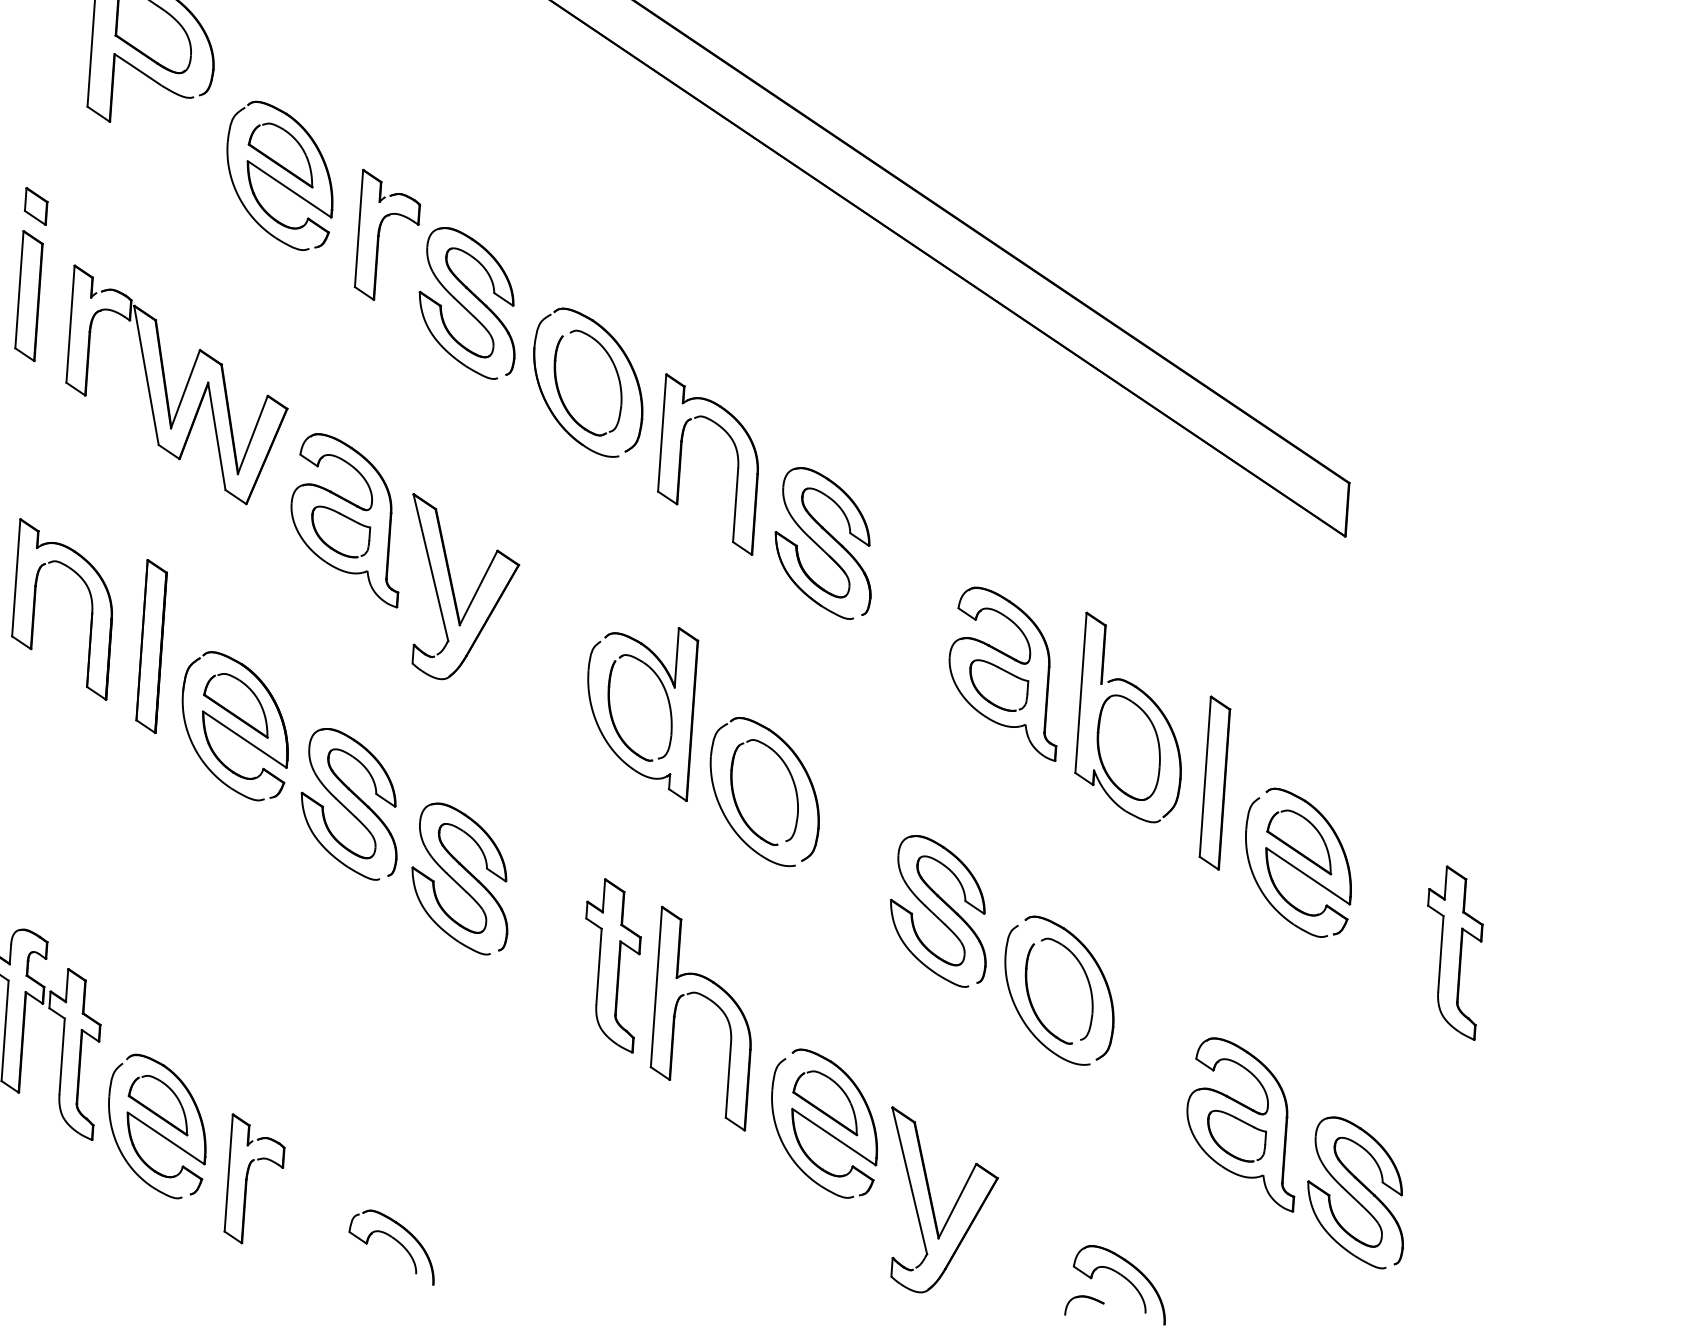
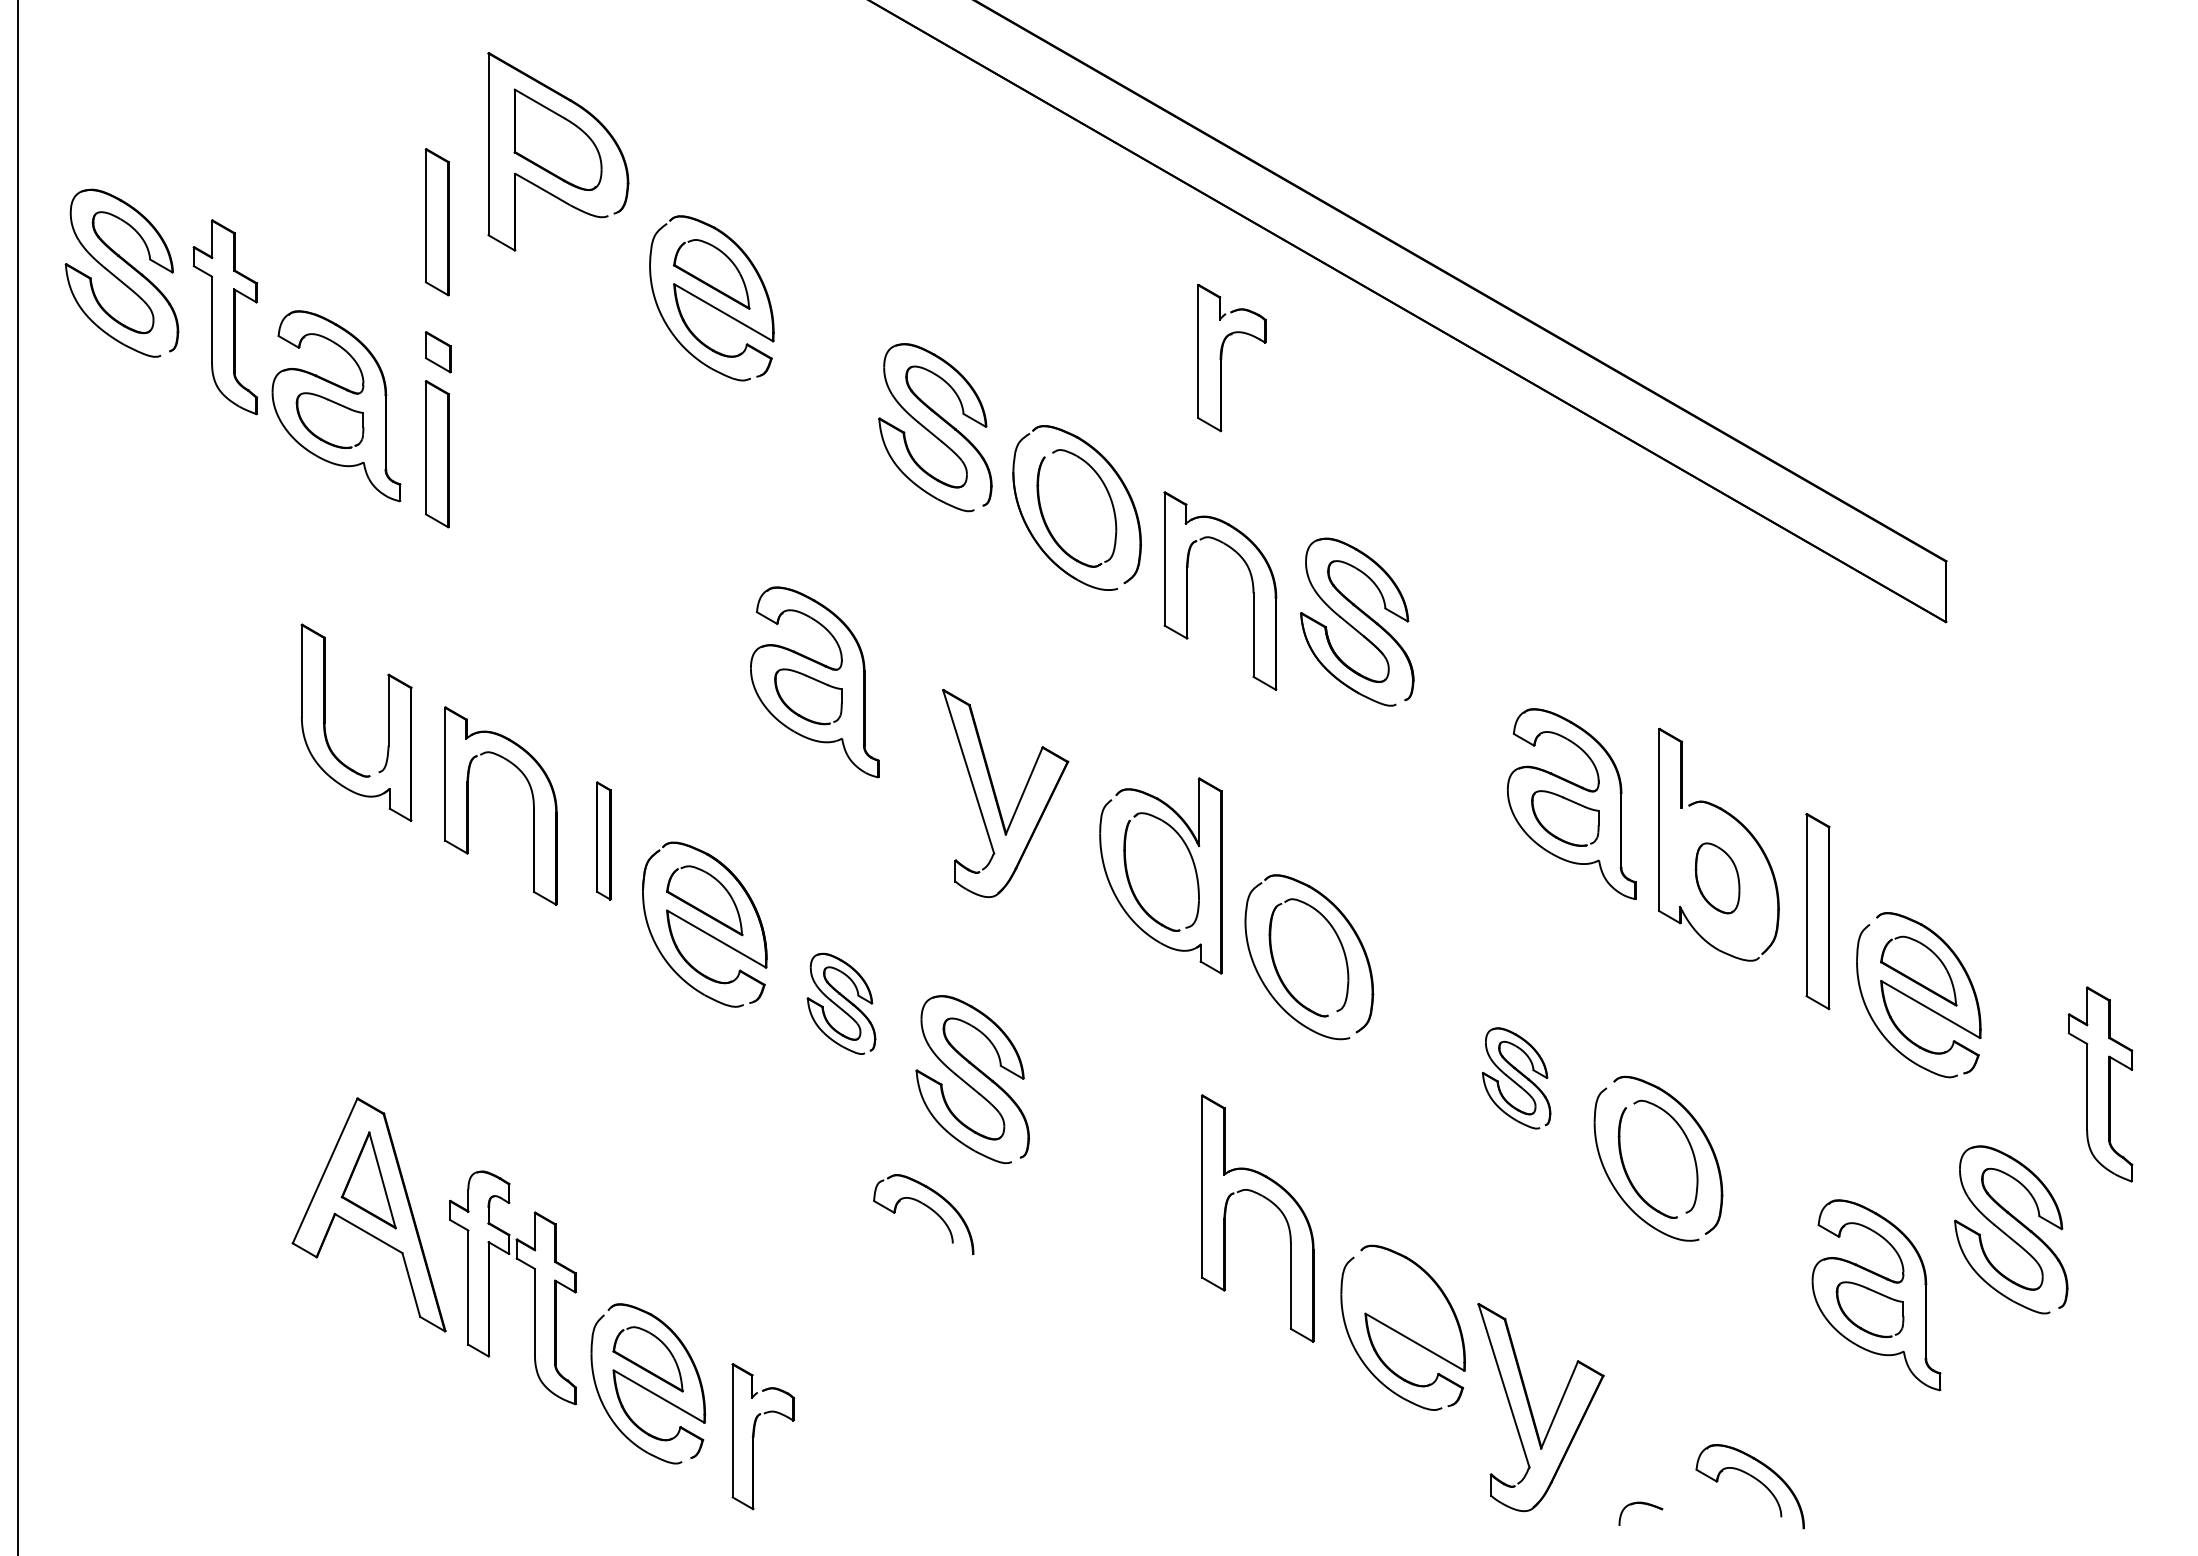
part: (42, 92) -> (436, 222), added
part: (379, 236) -> (1222, 358), moved
part: (184, 389) -> (620, 547), removed
part: (820, 546) -> (1352, 625), moved
part: (453, 590) -> (996, 795), moved
part: (151, 645) -> (603, 840), size x0.6
part: (1128, 747) -> (1717, 878), size x0.6
part: (350, 803) -> (841, 1003), size x0.6
part: (939, 911) -> (1516, 1078), size x0.6
part: (610, 965) -> (1148, 1165), removed
part: (820, 1108) -> (1397, 1311), removed
part: (1352, 1195) -> (2006, 1233), moved
part: (396, 1241) -> (928, 1208), moved
part: (1085, 1298) -> (1641, 1504), moved

